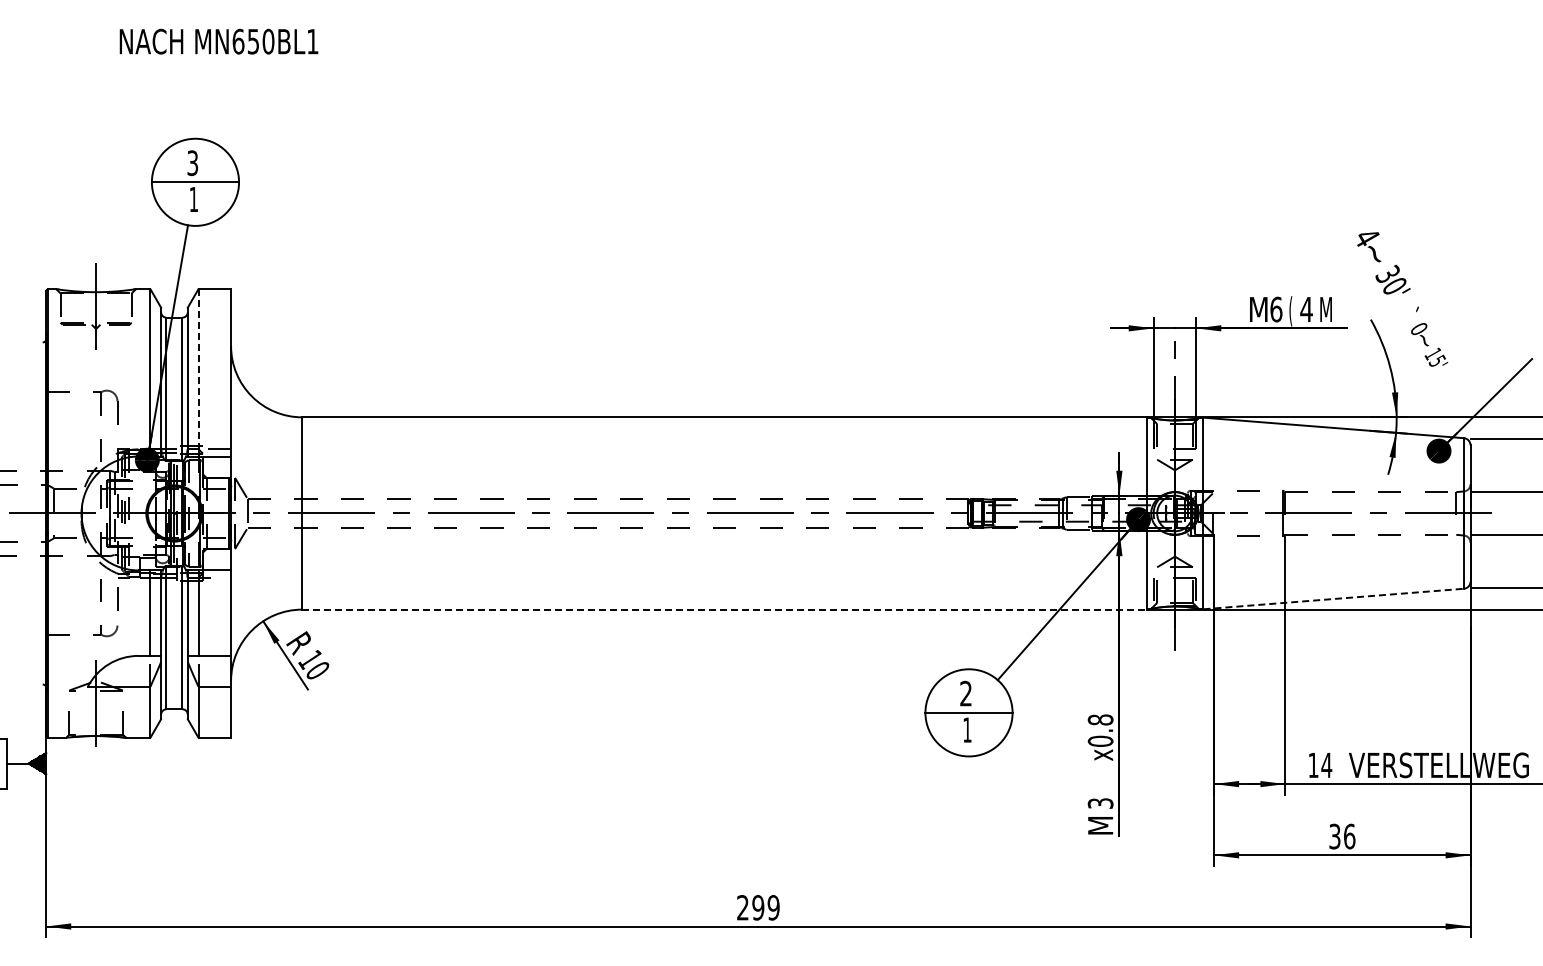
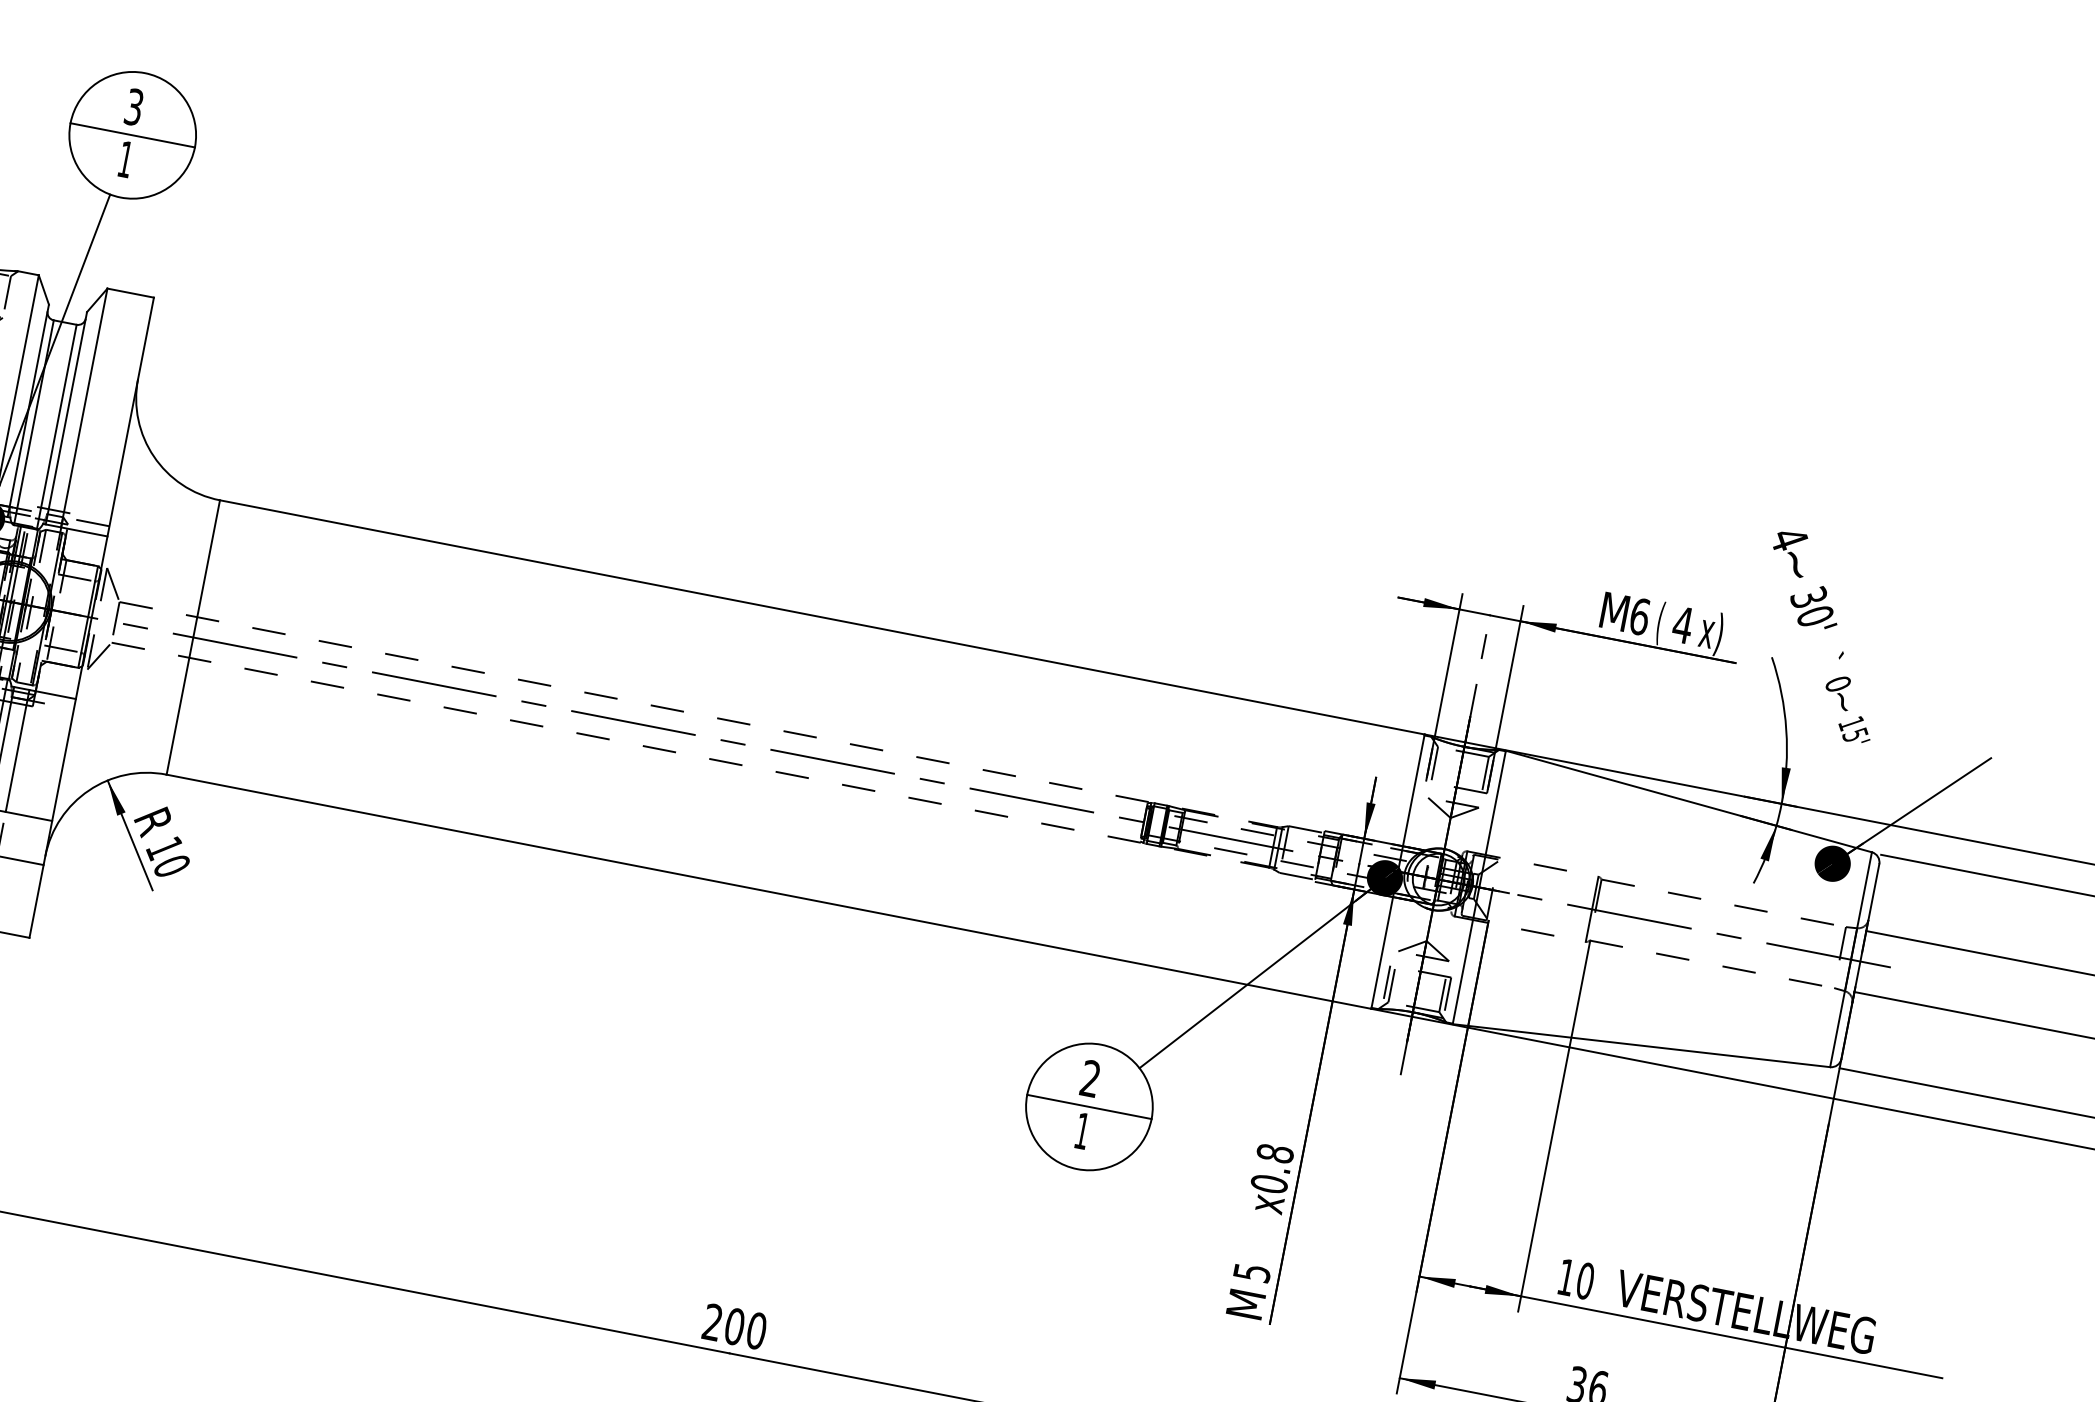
text: (1326, 311) -> (1710, 633), M -> x)
line: (198, 372) -> (84, 407), dashed -> solid
line: (1333, 599) -> (1640, 1046), dashed -> solid
line: (724, 609) -> (769, 891), dashed -> solid
text: (1326, 765) -> (1584, 1281), 14 -> 10
text: (1099, 803) -> (1250, 1272), 3 -> 5
text: (765, 907) -> (745, 1328), 299 -> 200

